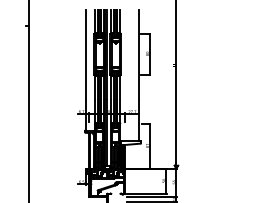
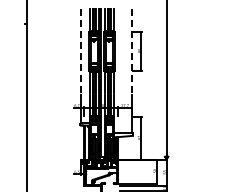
line: (85, 54) -> (80, 51), solid -> dashed
line: (139, 54) -> (131, 51), solid -> dashed

